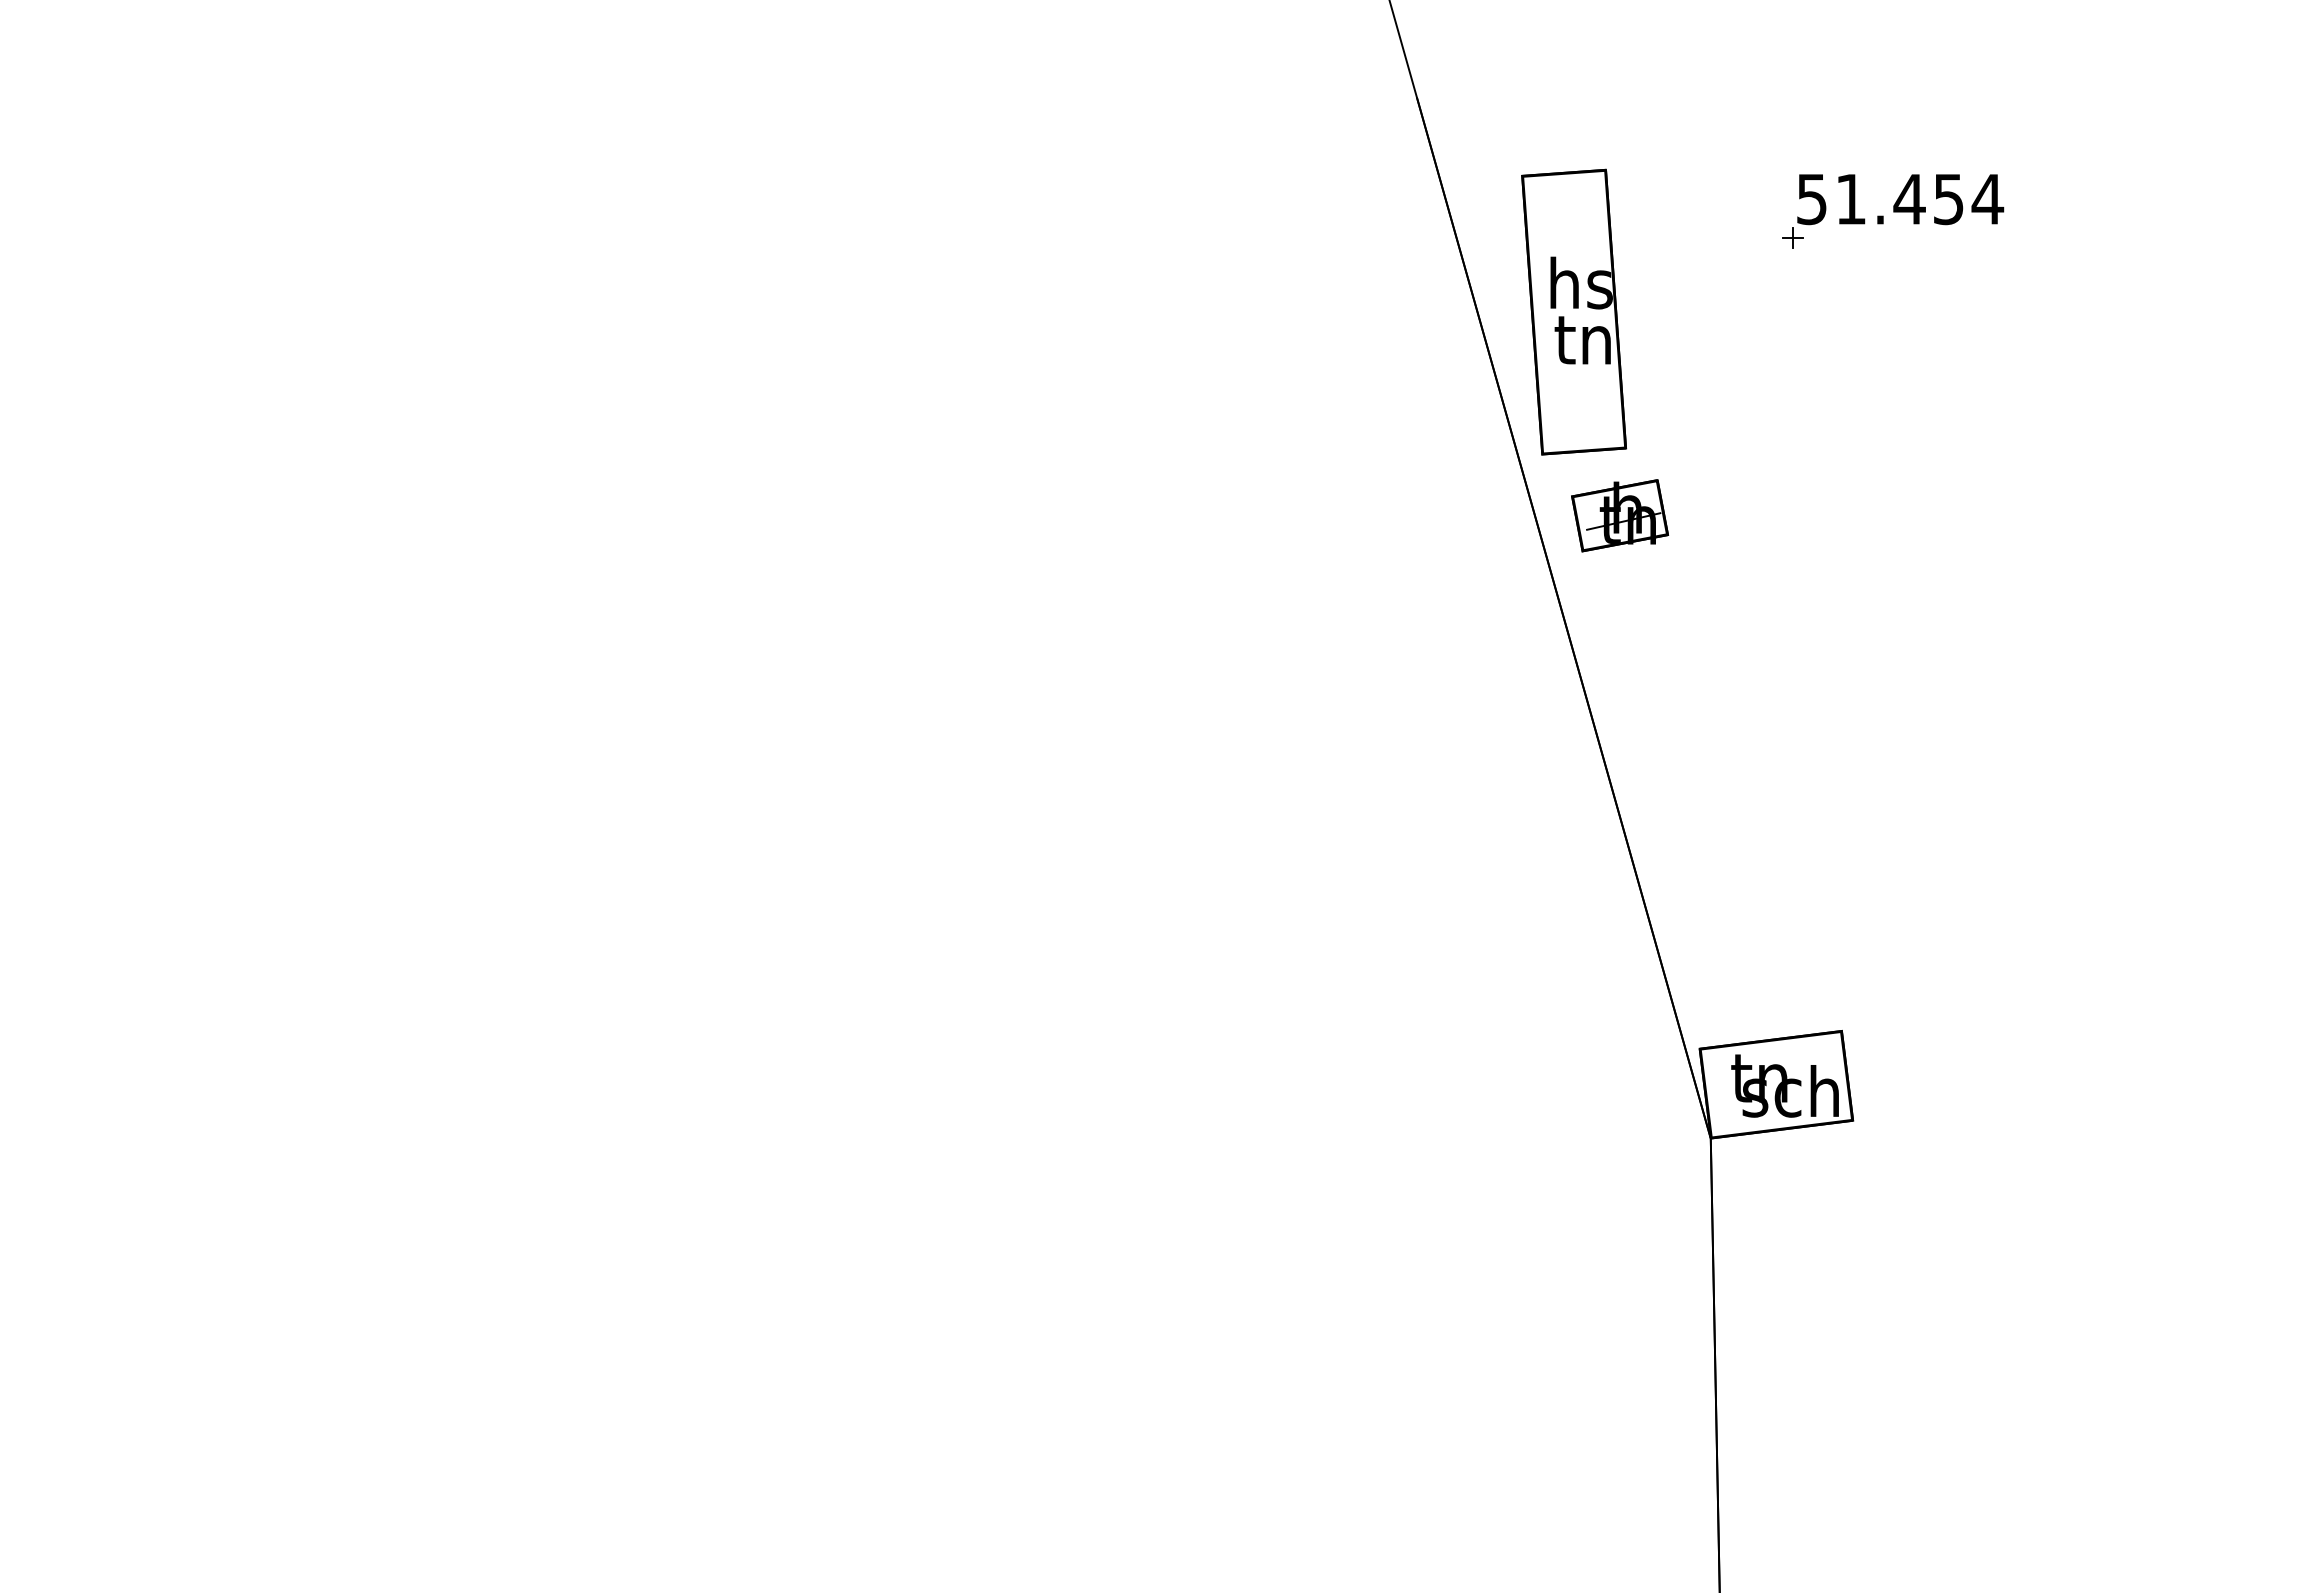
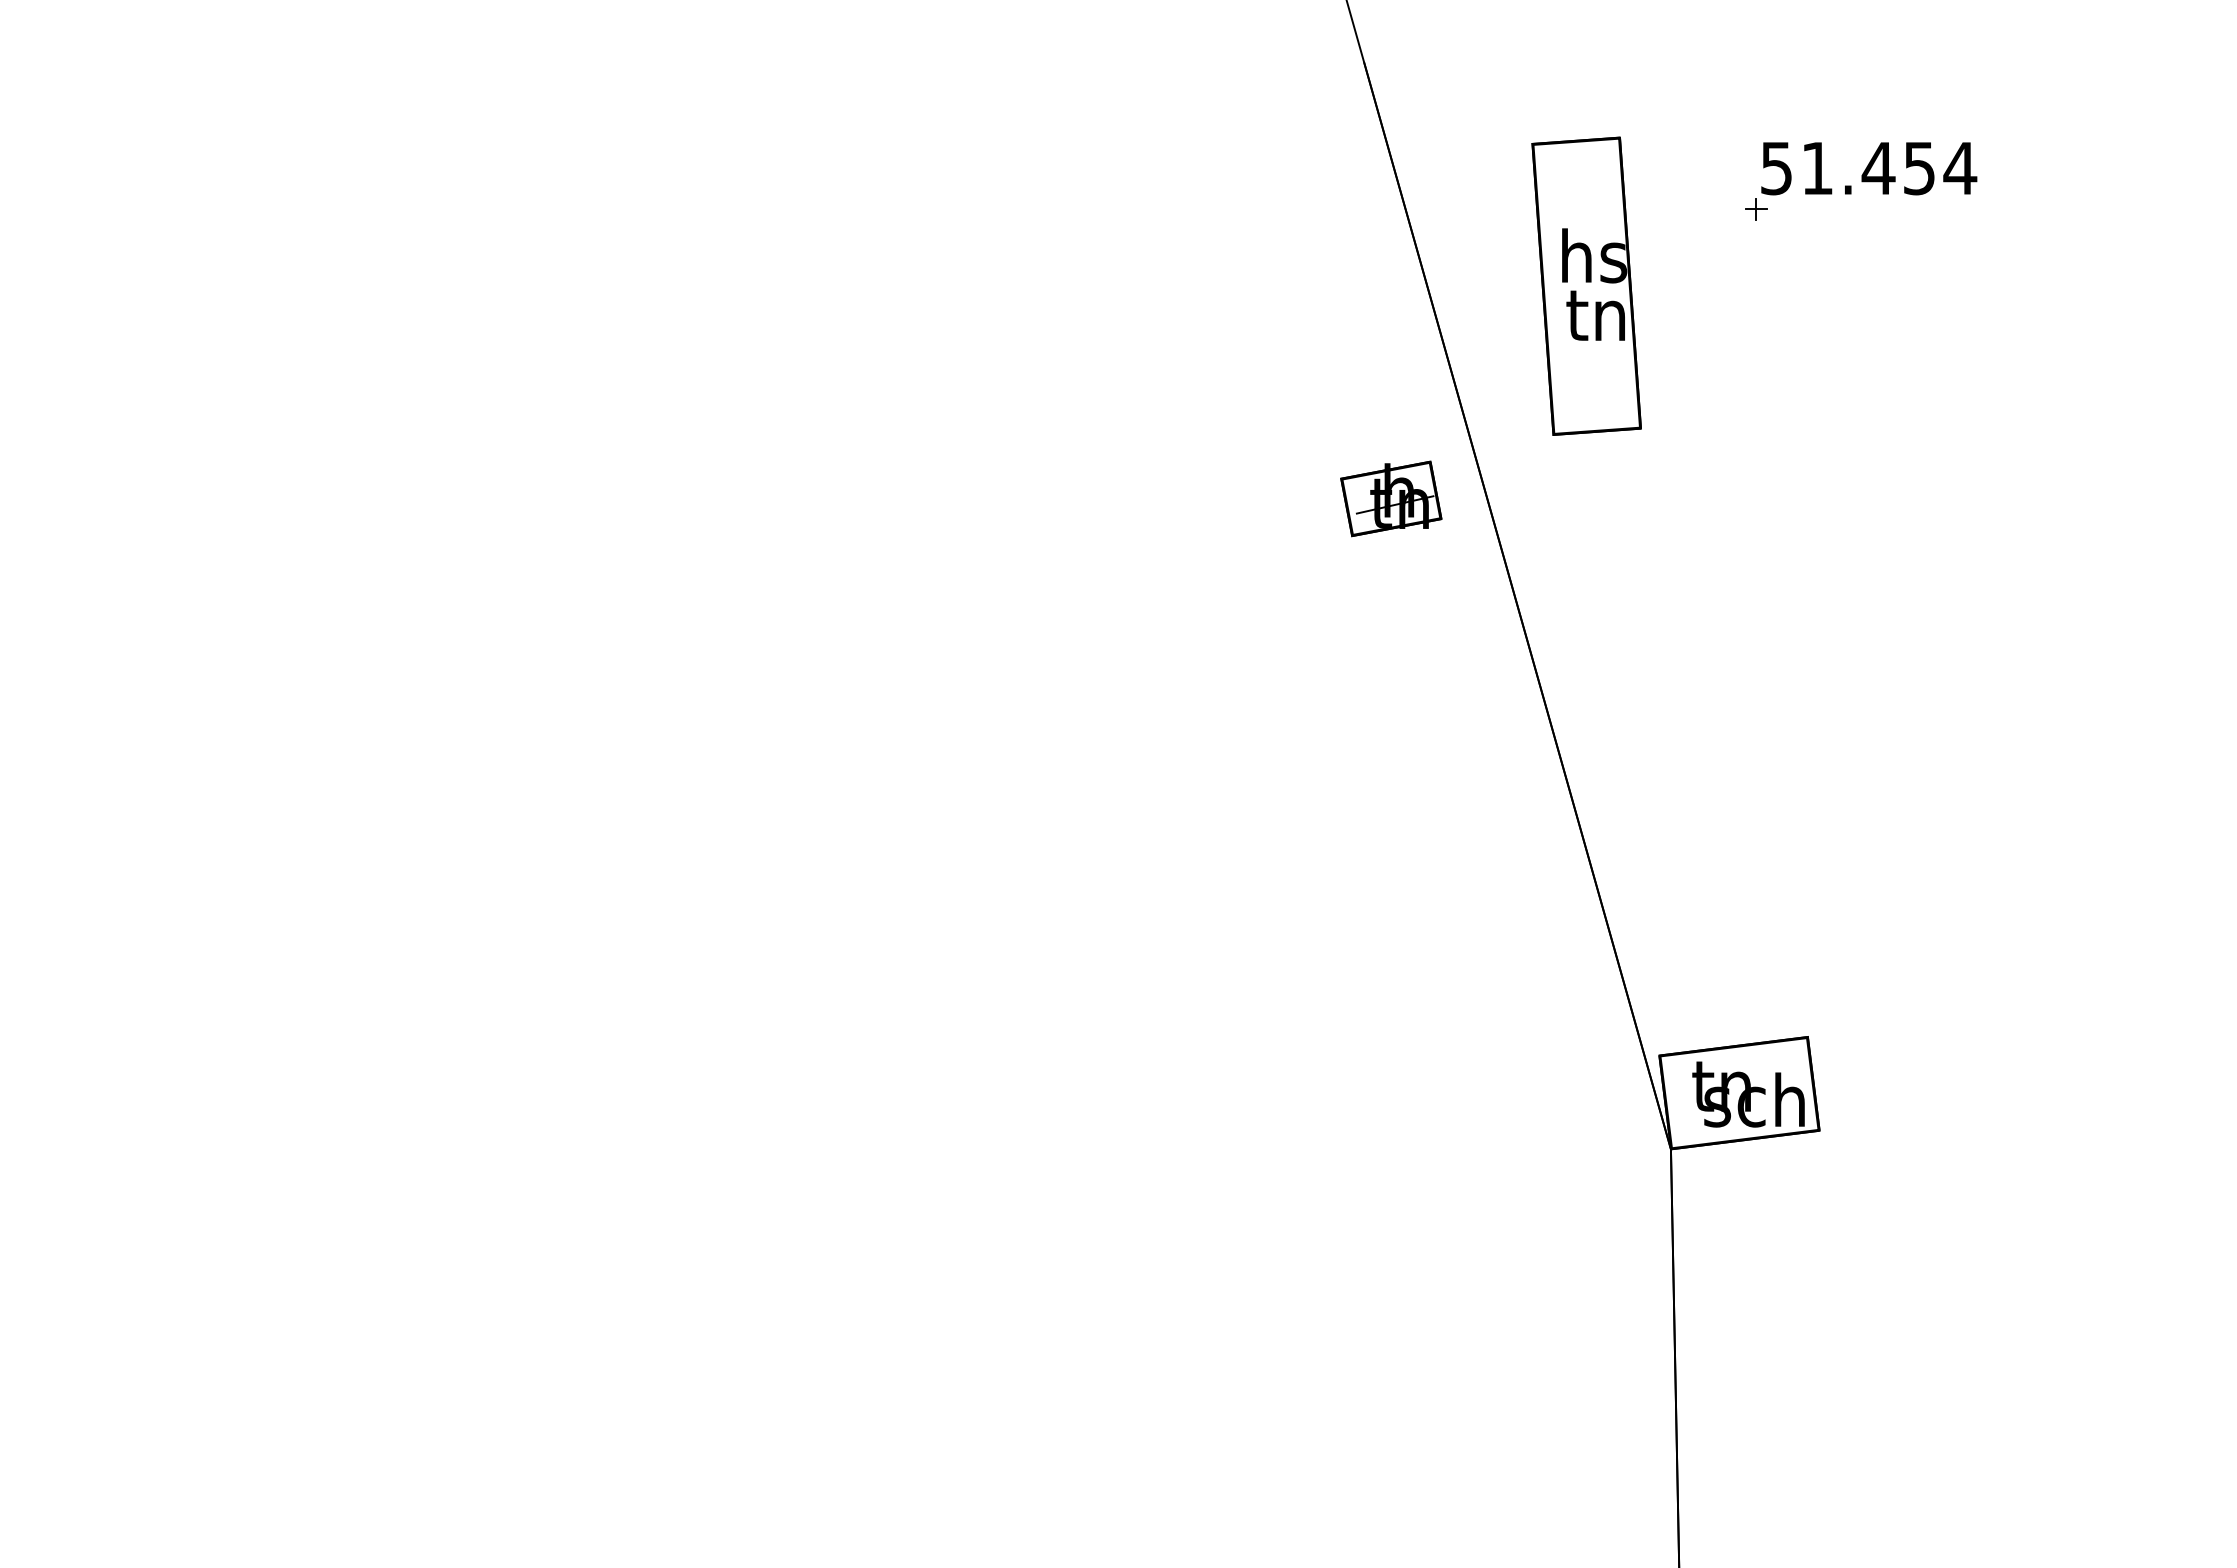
part: (1573, 311) -> (1586, 285), moved
part: (1620, 515) -> (1391, 498), moved

